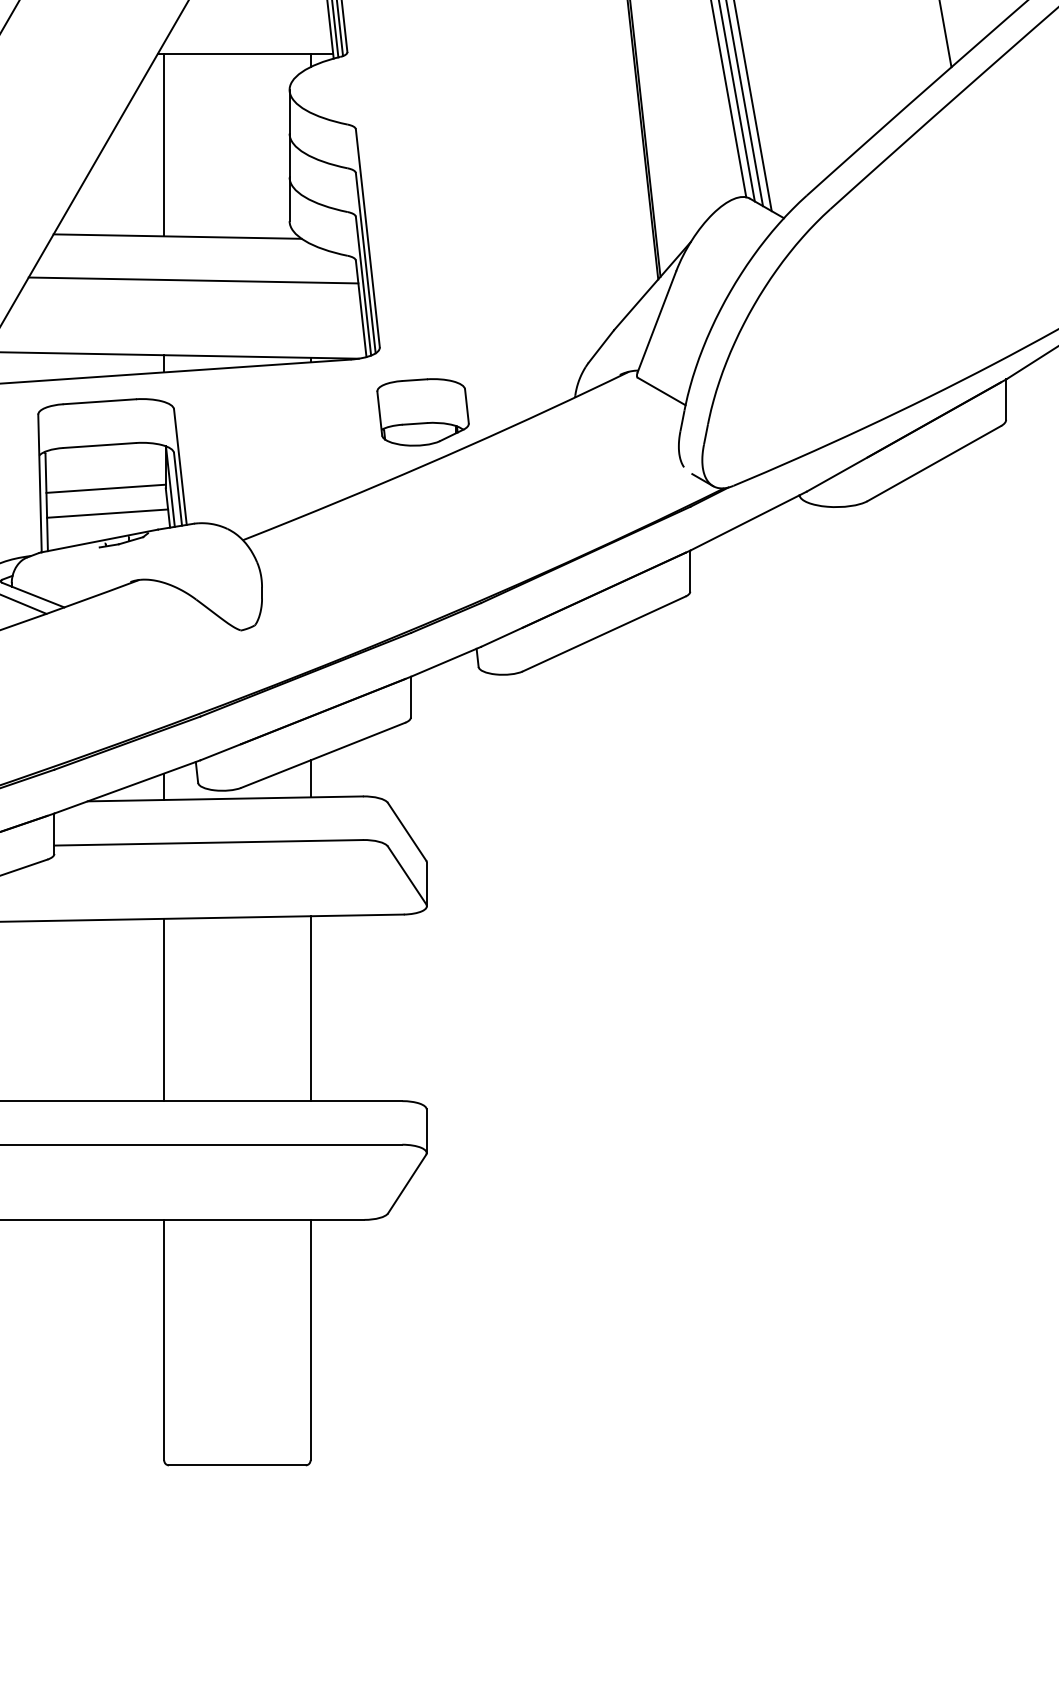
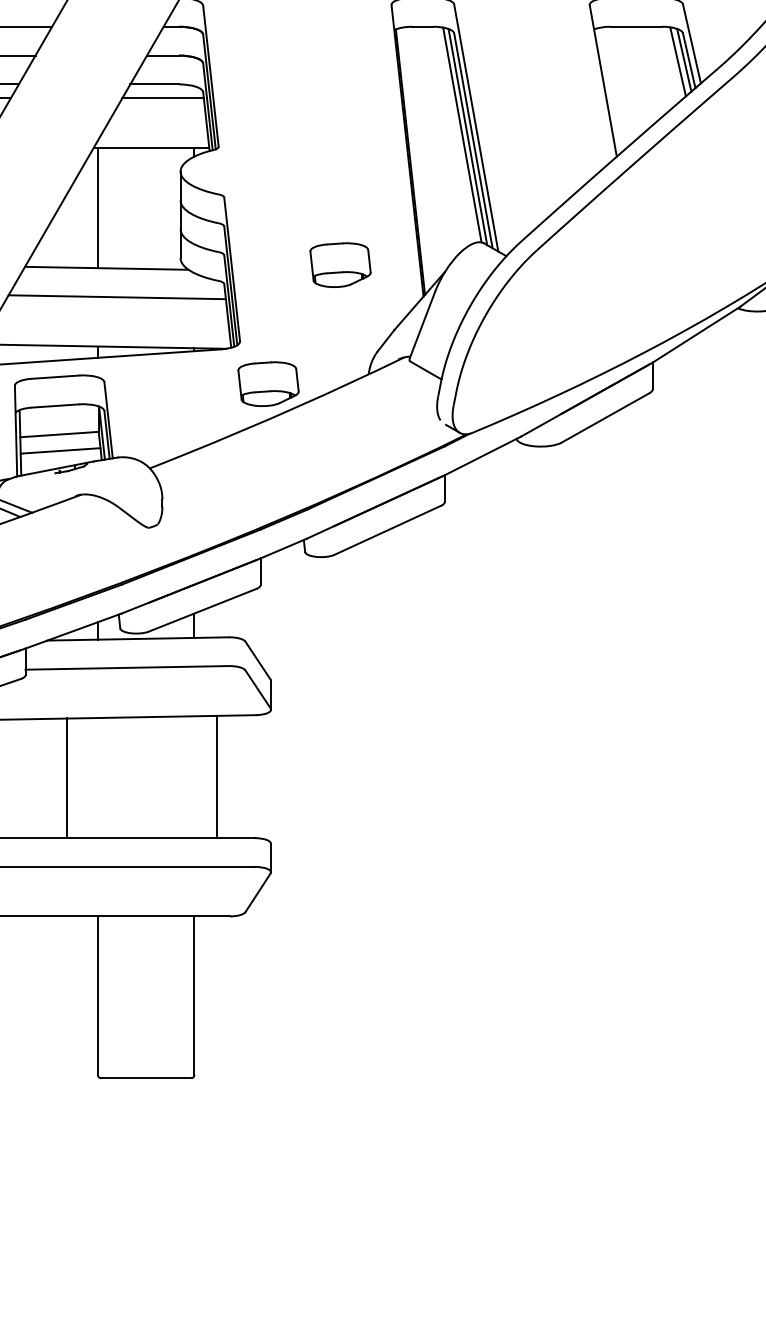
part: (532, 230) -> (340, 264), added
line: (310, 1009) -> (217, 777), moved
line: (163, 1010) -> (66, 778), moved

